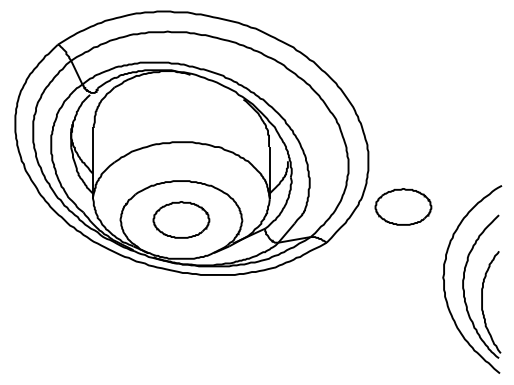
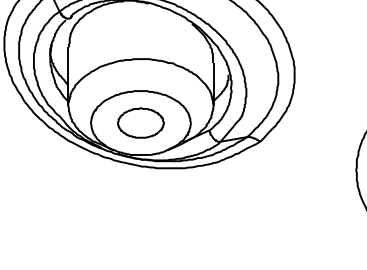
part: (403, 206) -> (323, 111), removed

